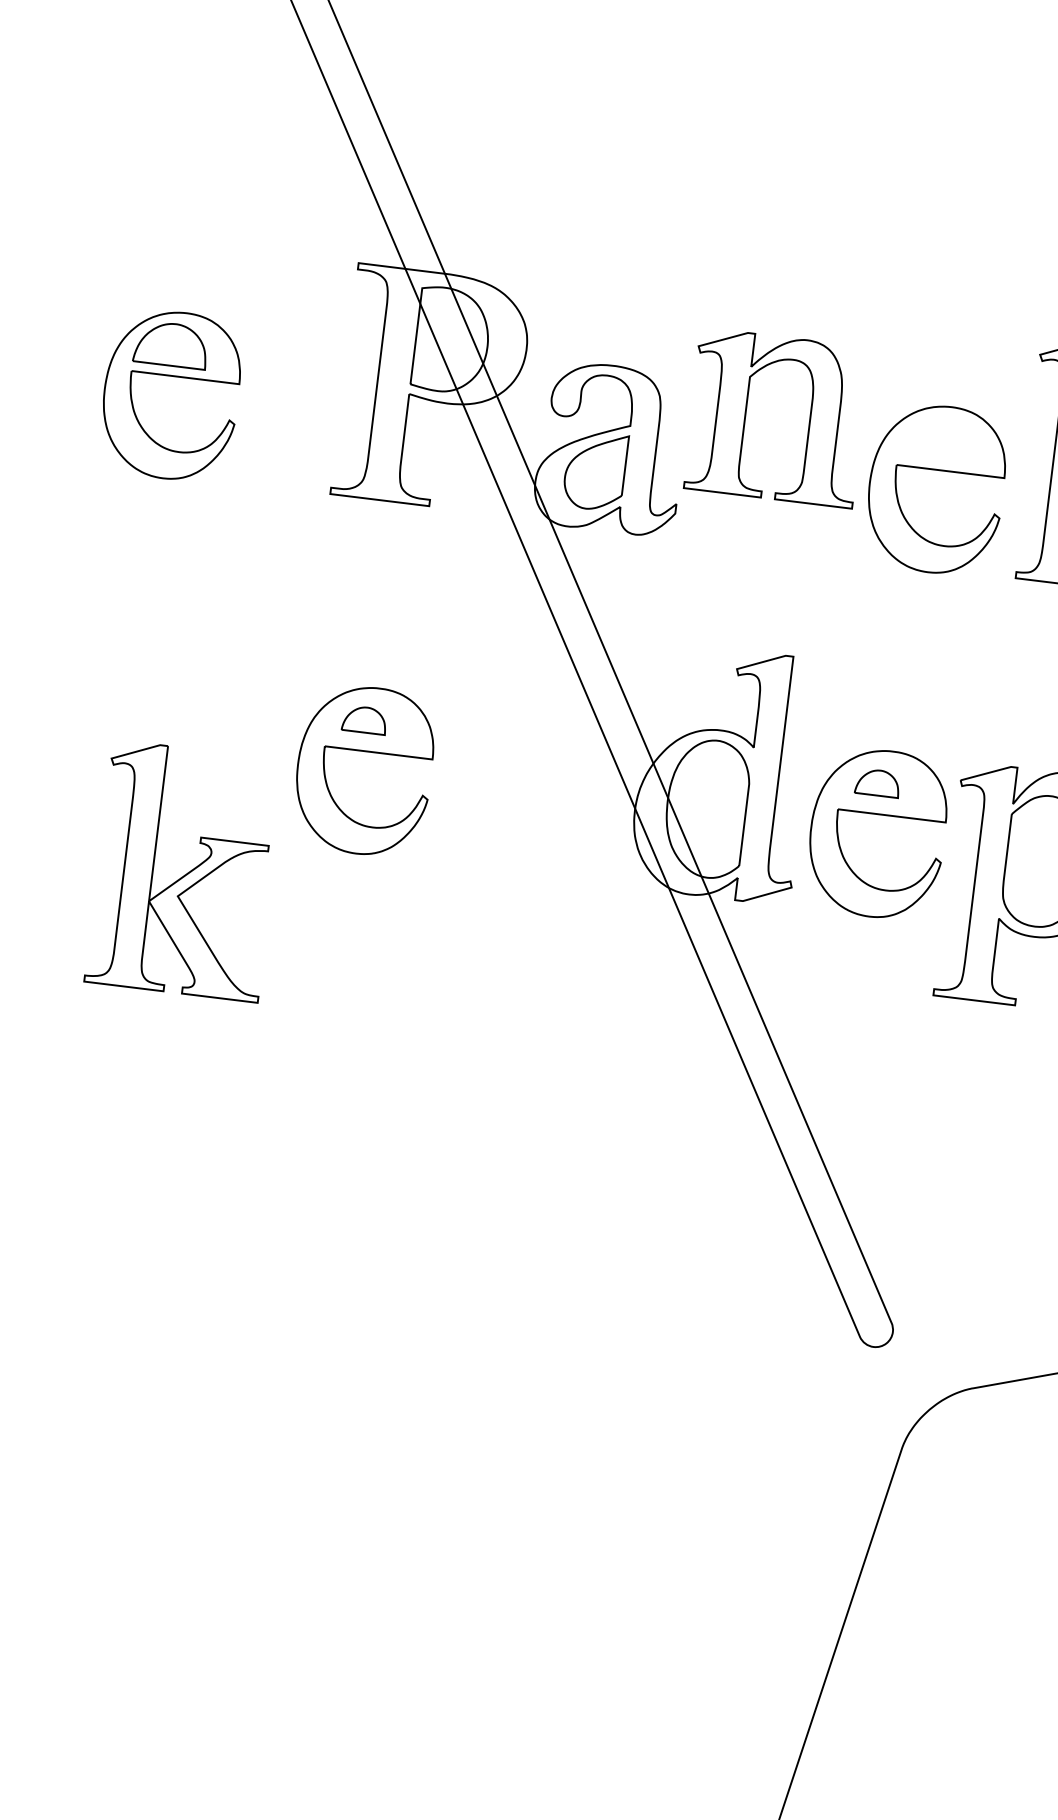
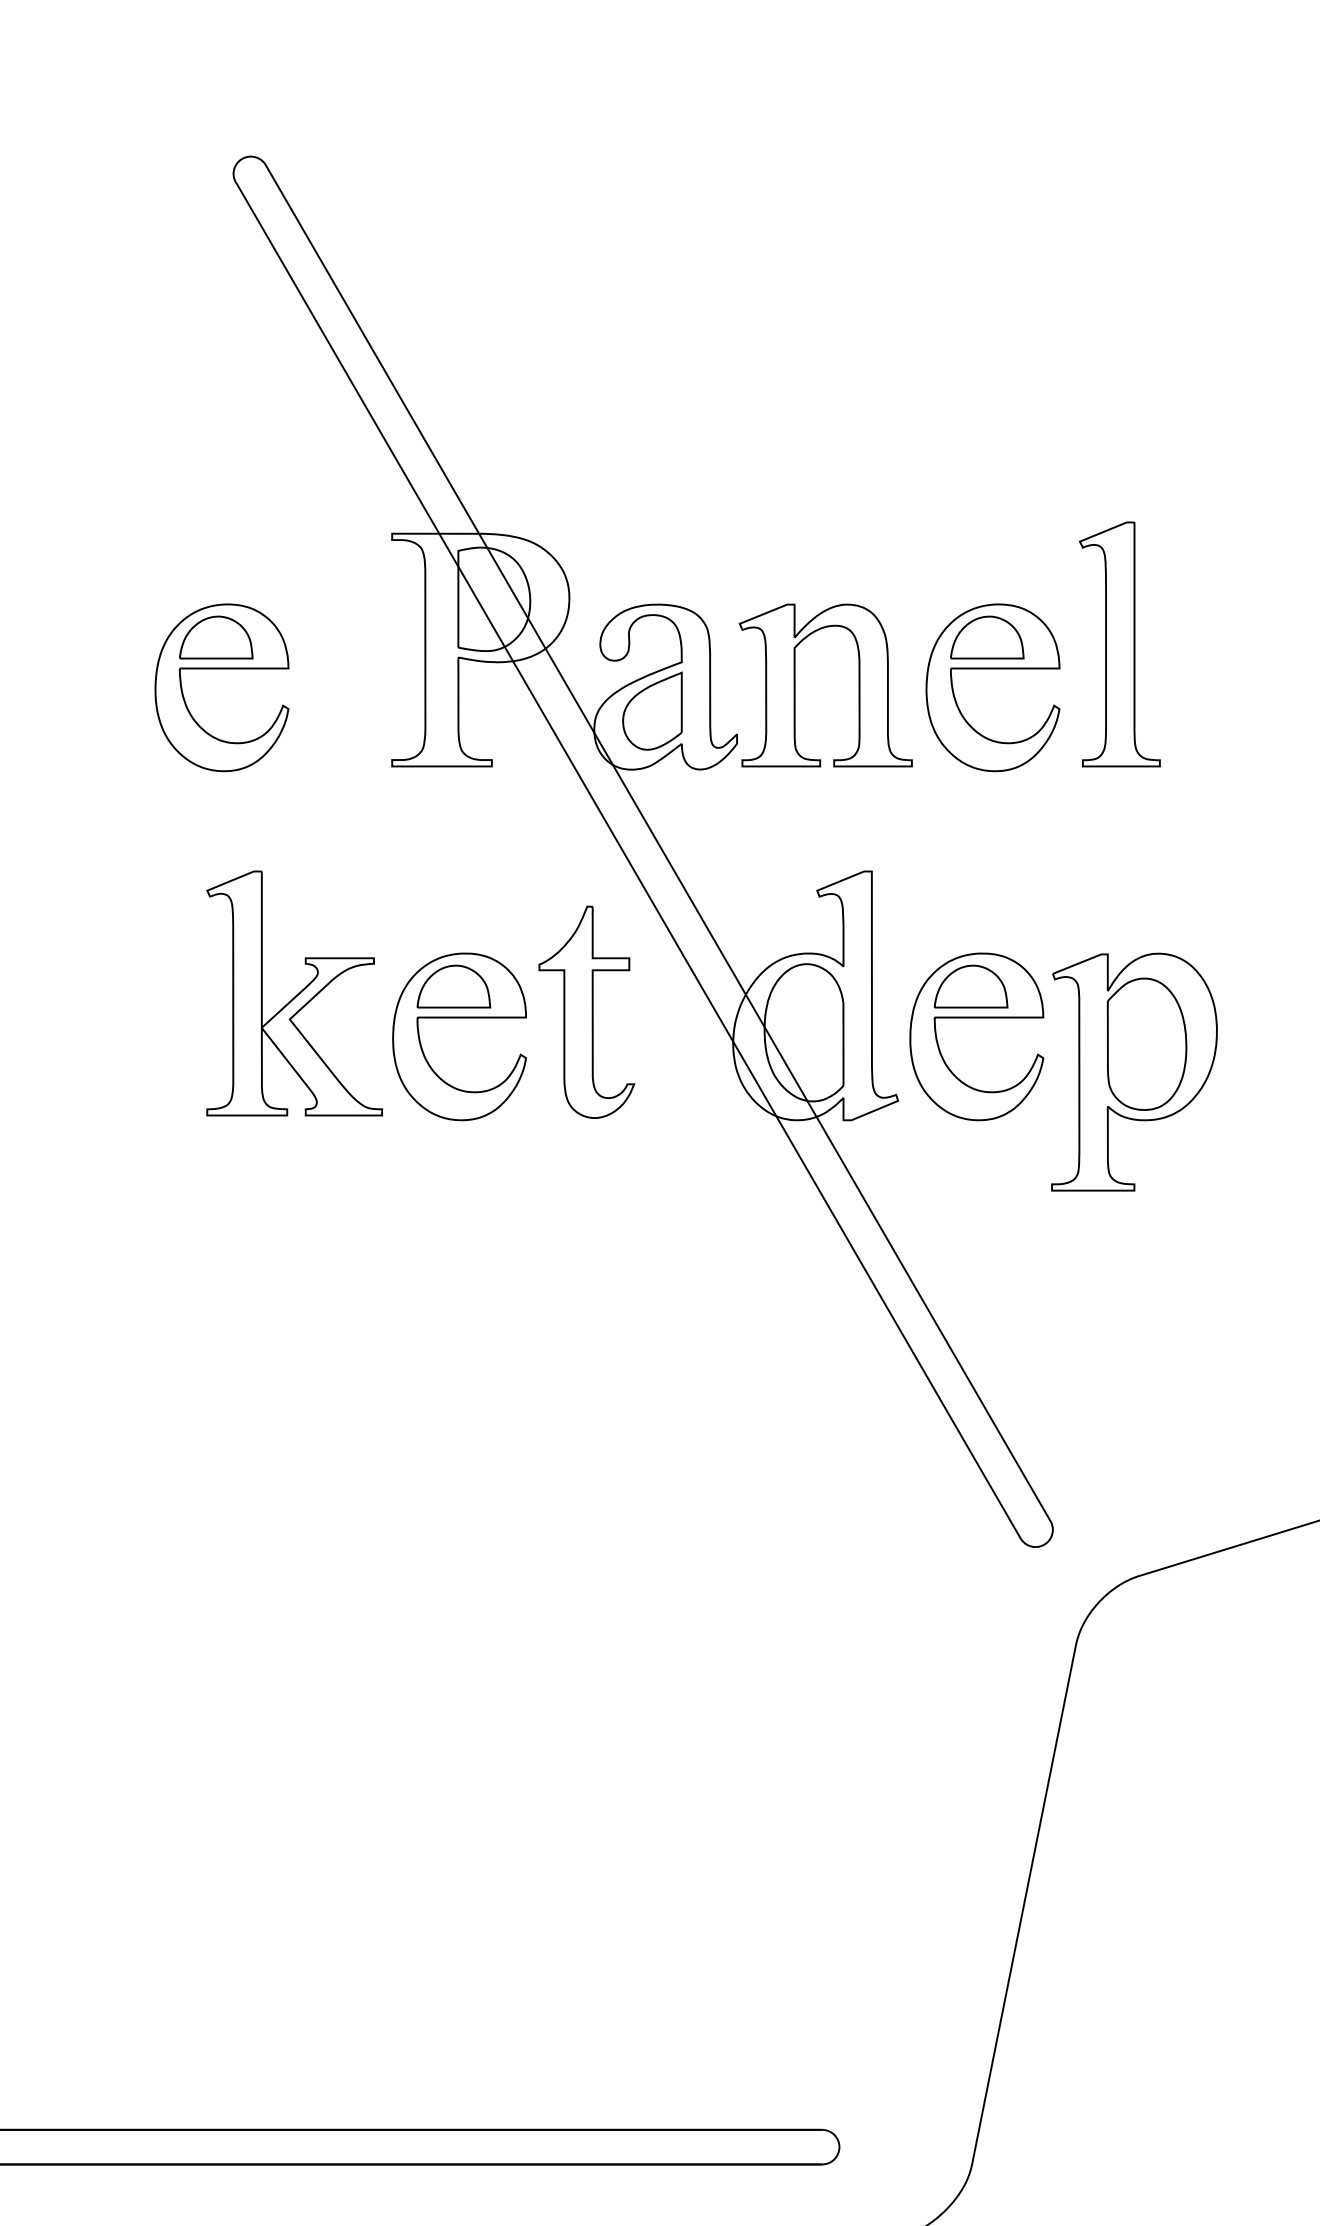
part: (746, 414) -> (795, 685), moved
part: (936, 438) -> (987, 637), added
part: (364, 719) -> (453, 986), size x1.67
part: (493, 760) -> (586, 1011), added
part: (877, 782) -> (970, 986), size x1.67
part: (185, 871) -> (294, 993), moved

